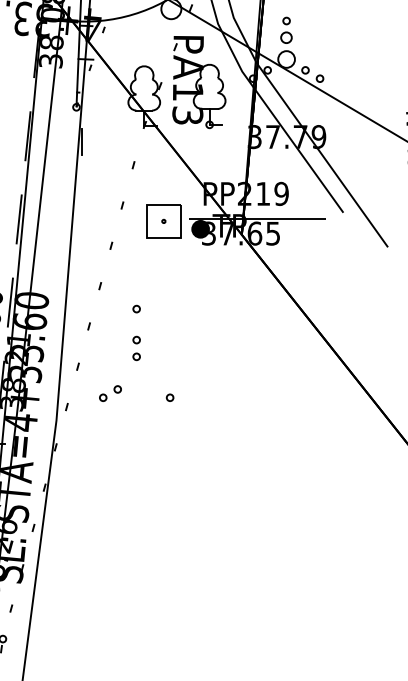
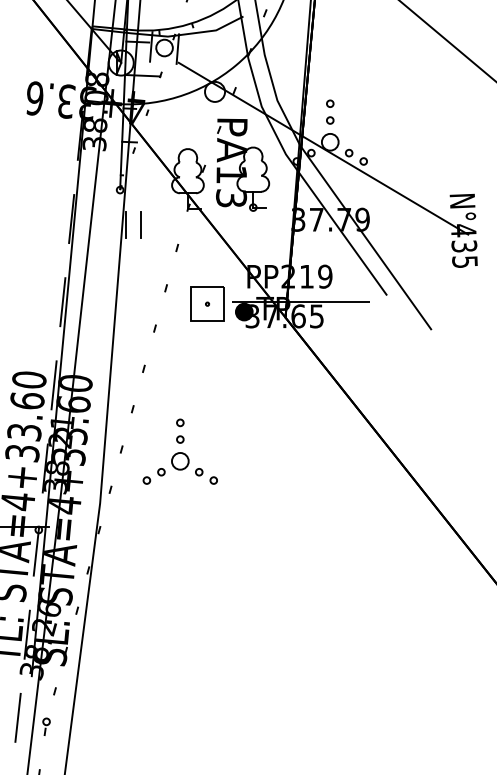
circle: (286, 37) -> (330, 120), size x0.62
line: (97, 141) -> (141, 224), added
circle: (136, 308) -> (180, 391), removed
part: (143, 381) -> (187, 464), added

